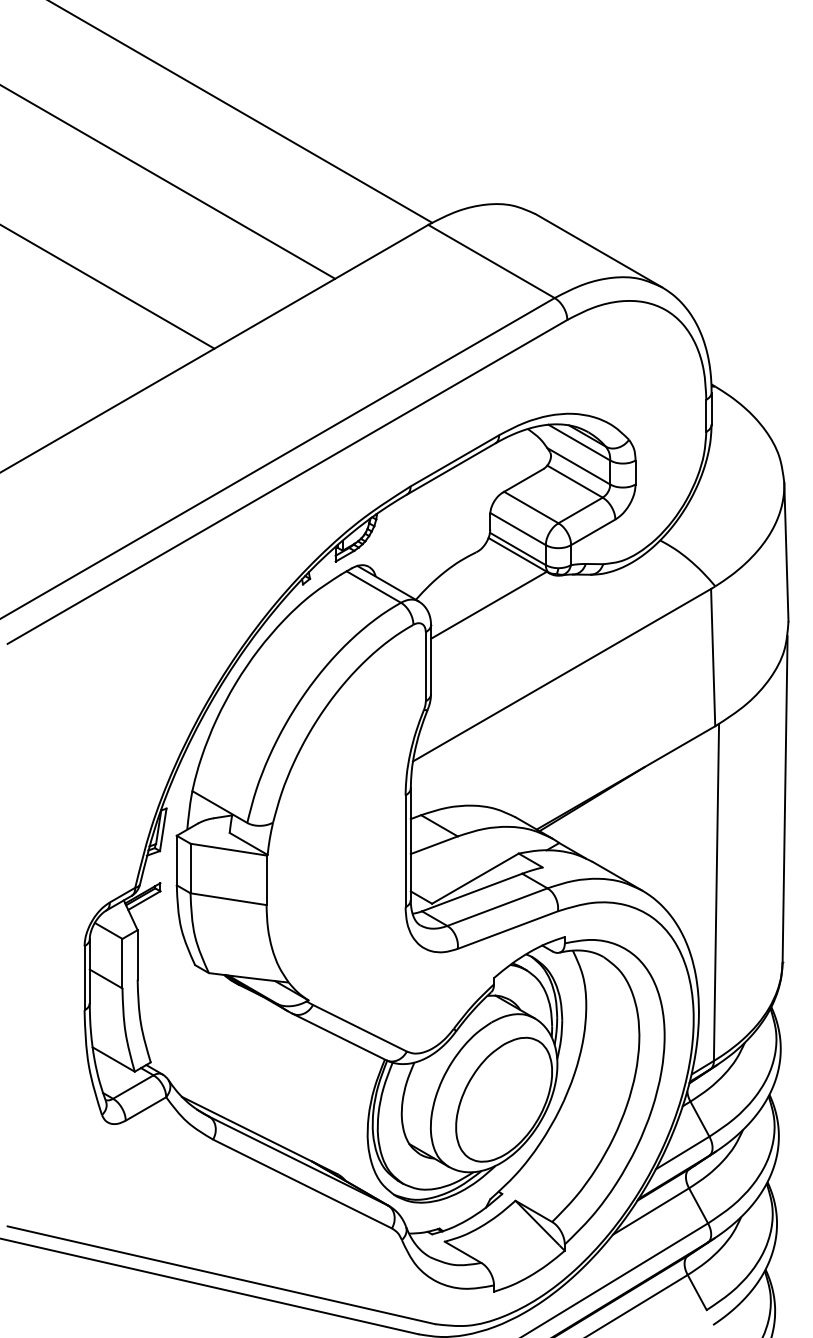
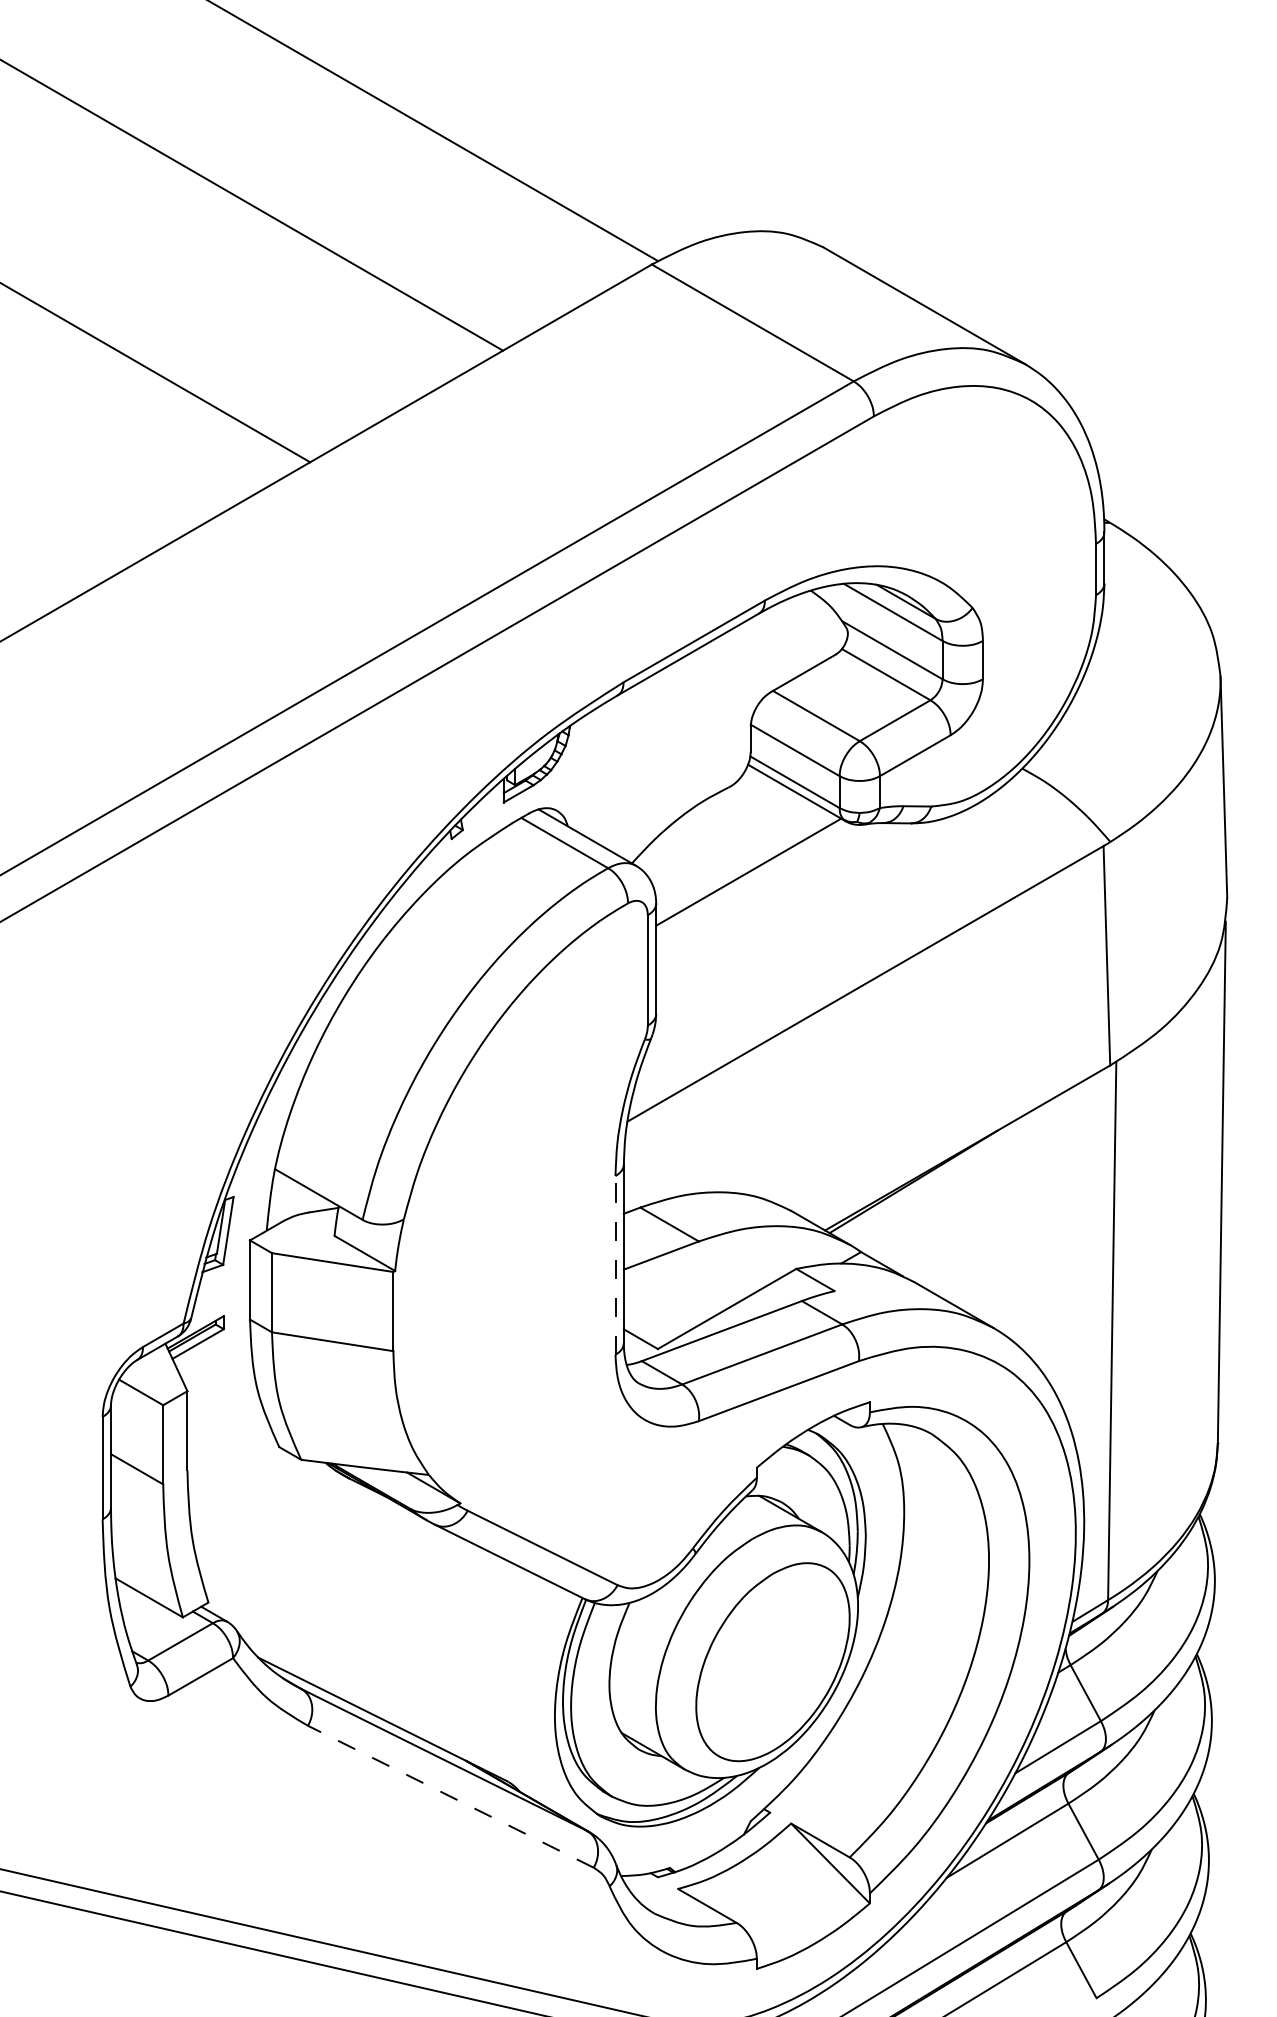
line: (405, 851) -> (615, 1265), solid -> dashed
line: (302, 1184) -> (450, 1797), solid -> dashed

